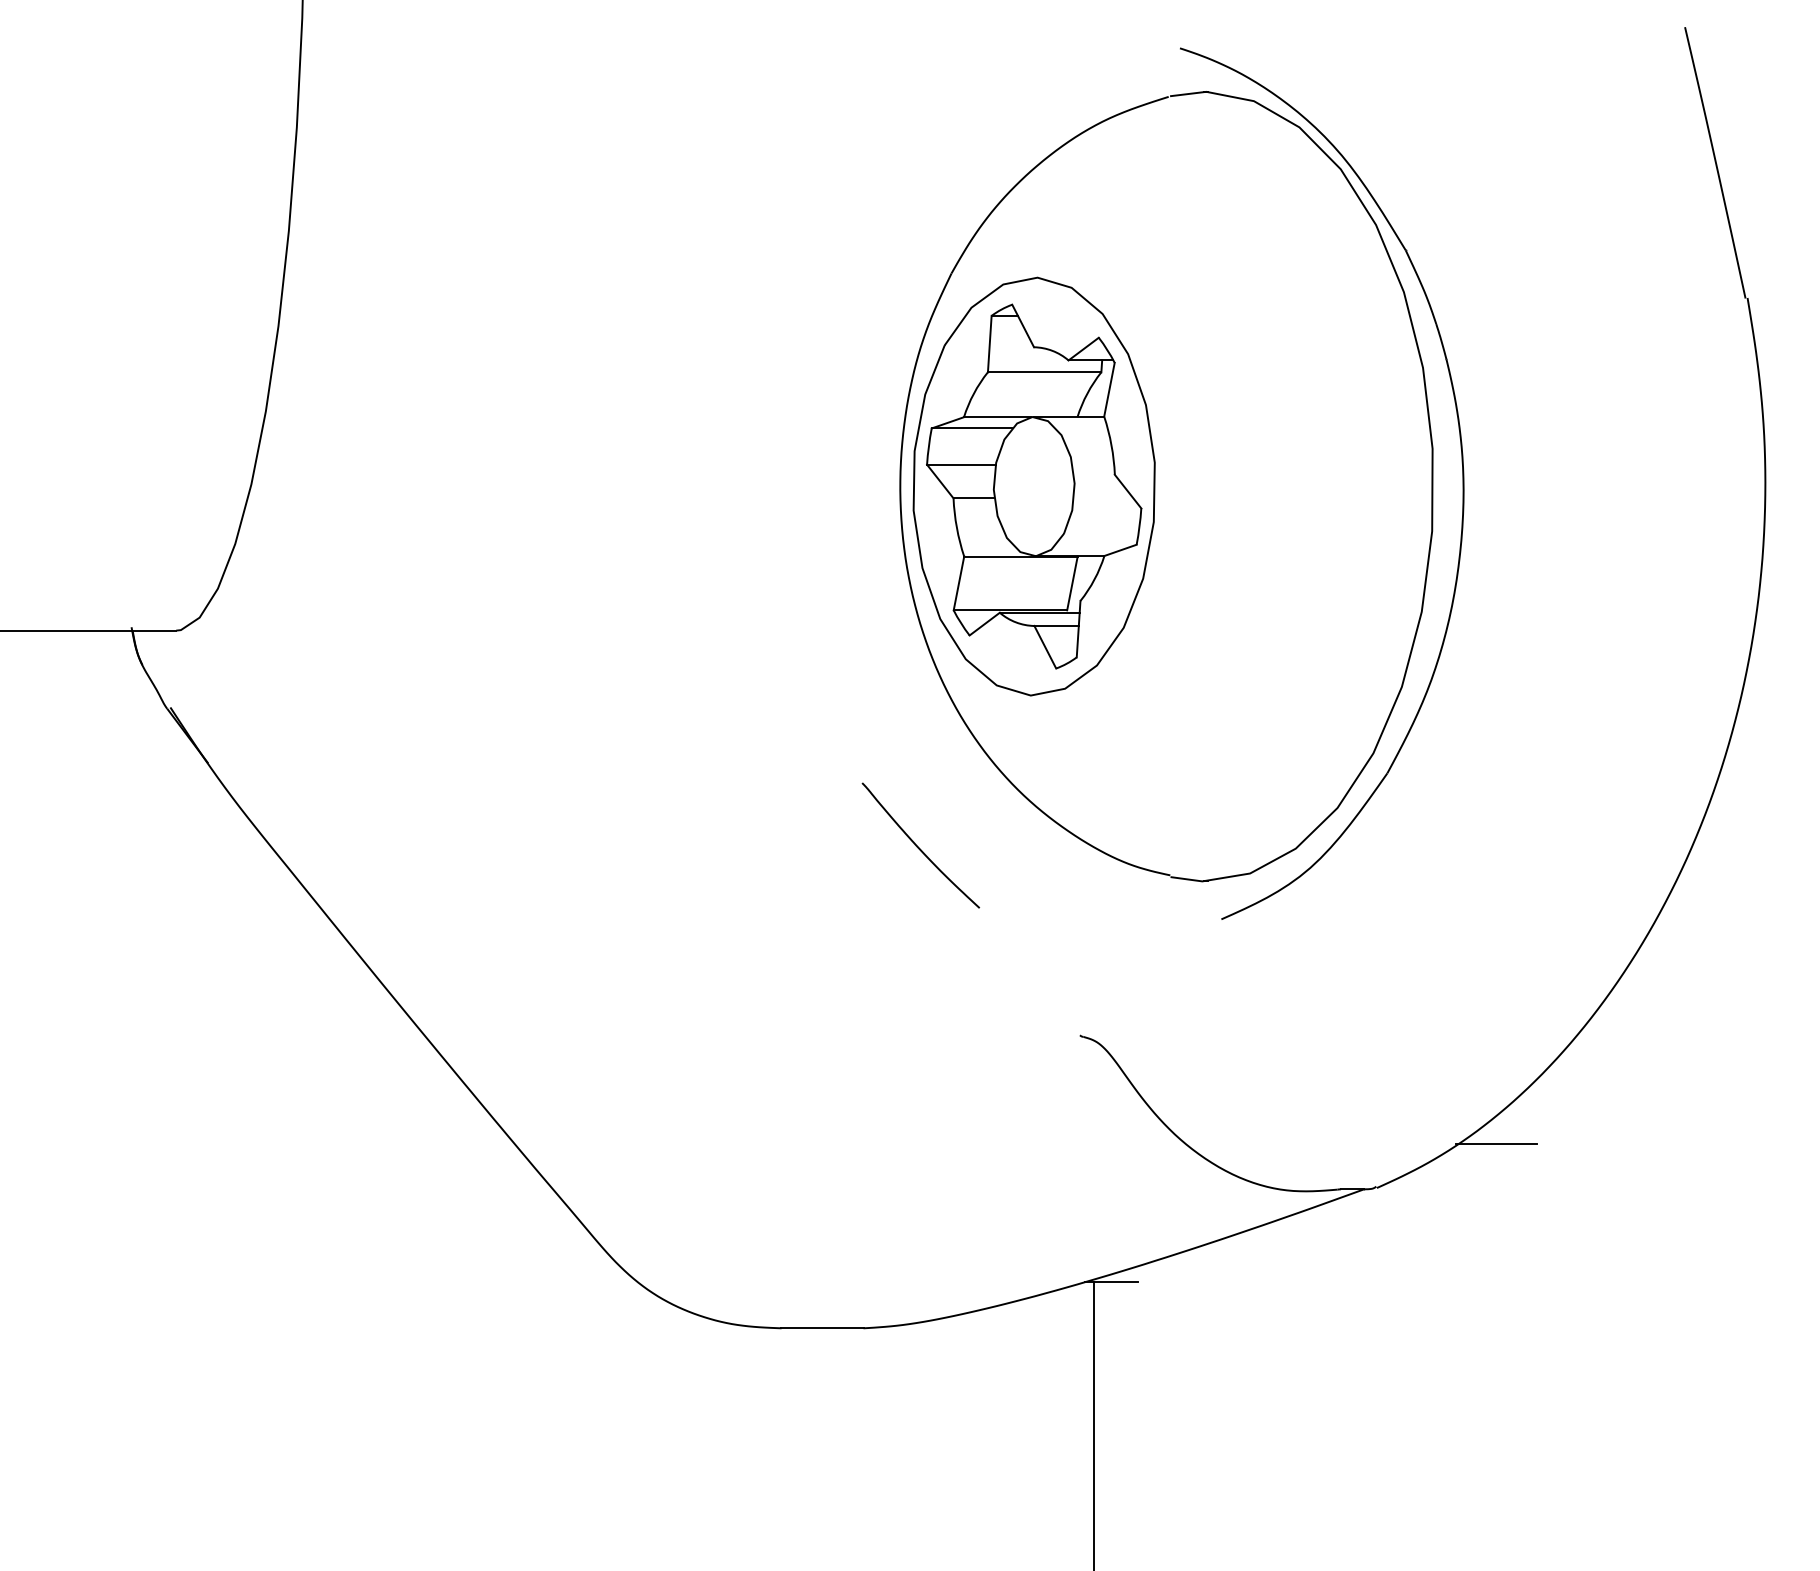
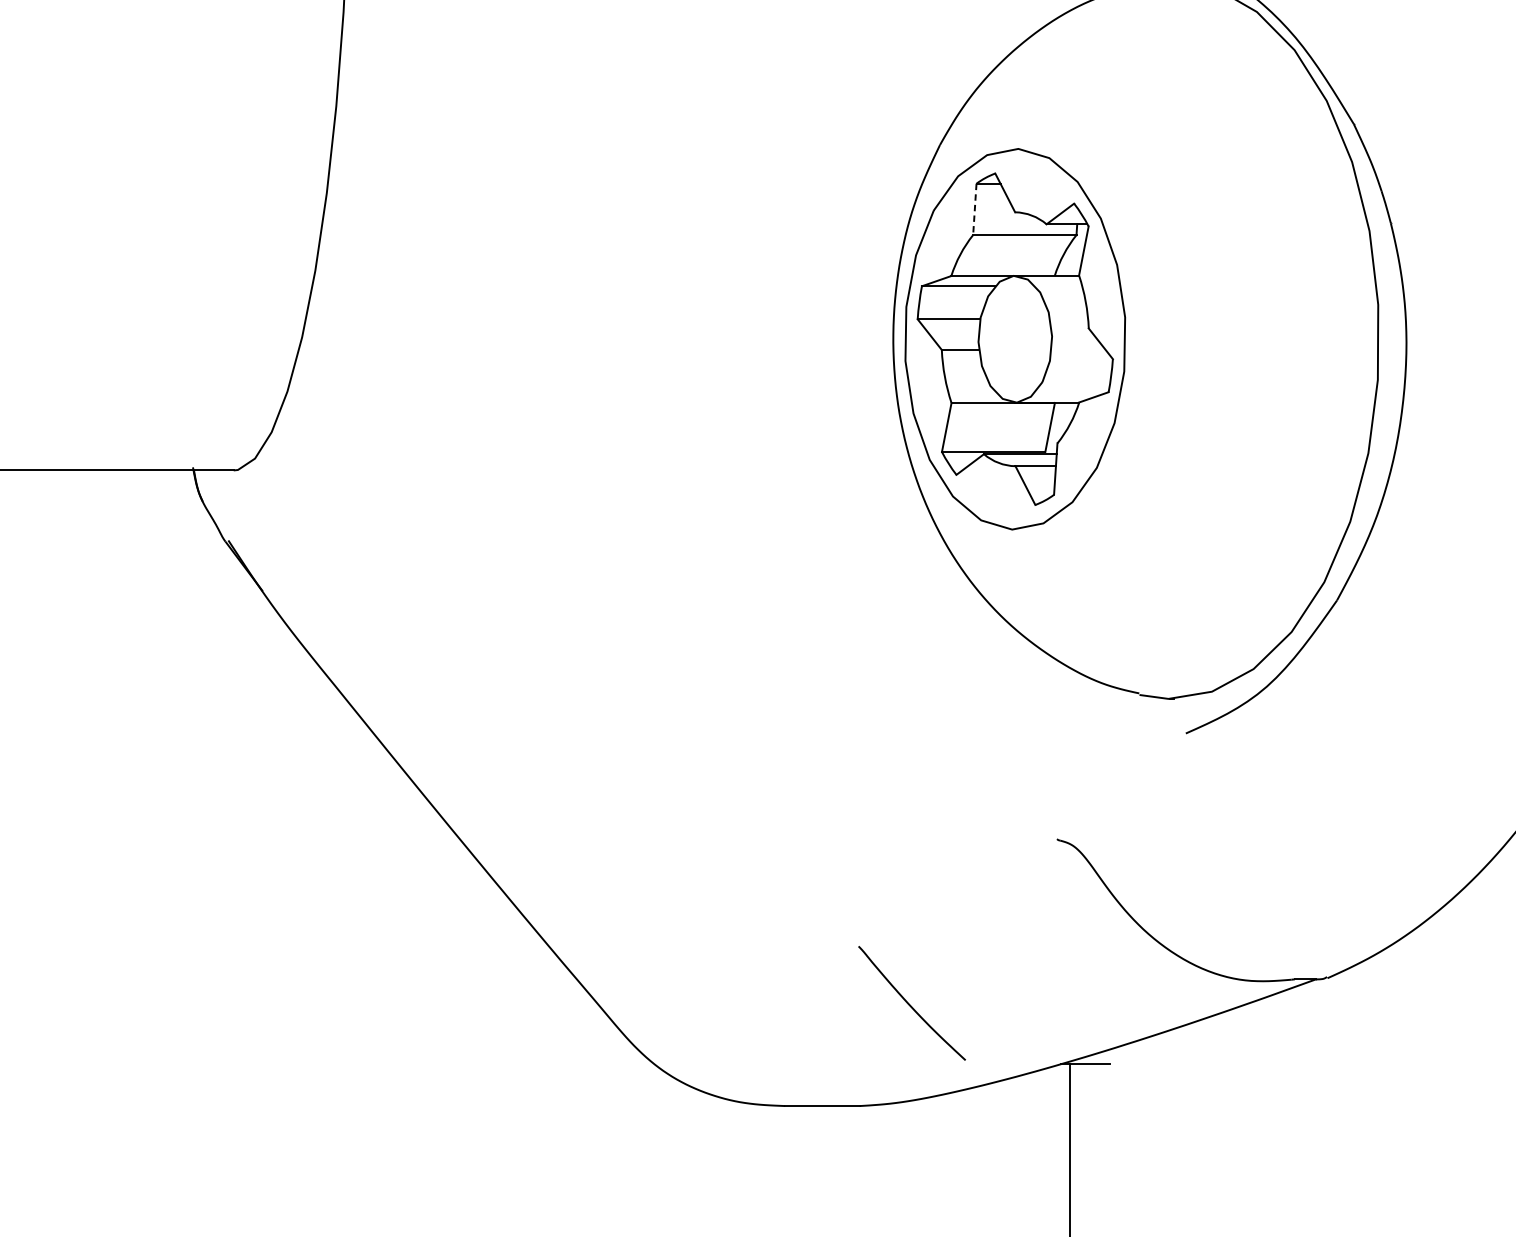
line: (989, 344) -> (974, 209), solid -> dashed
curve: (918, 846) -> (909, 1004), moved
line: (1496, 1144) -> (1436, 938), removed

